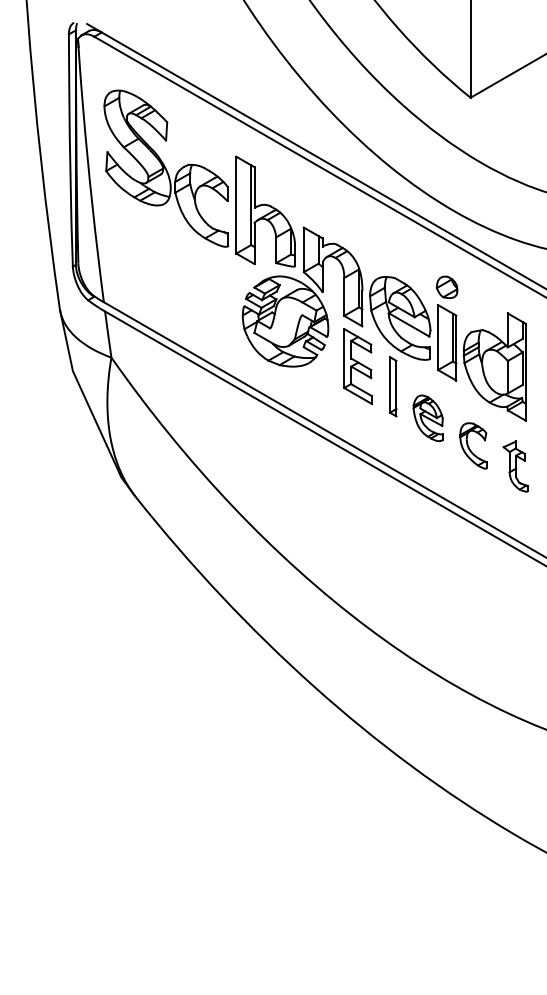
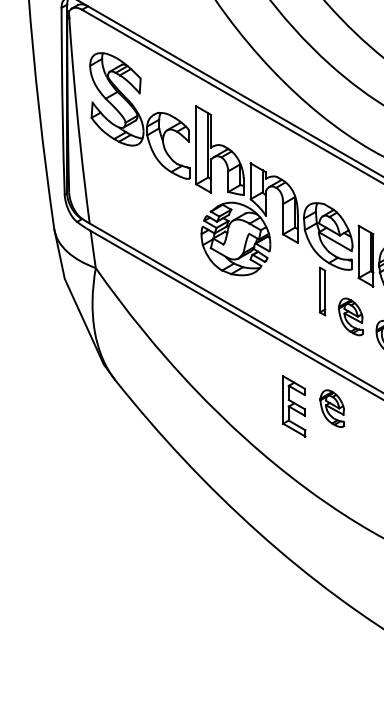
part: (446, 286) -> (365, 210), removed
part: (357, 366) -> (293, 406), moved
part: (404, 532) -> (331, 408), added

